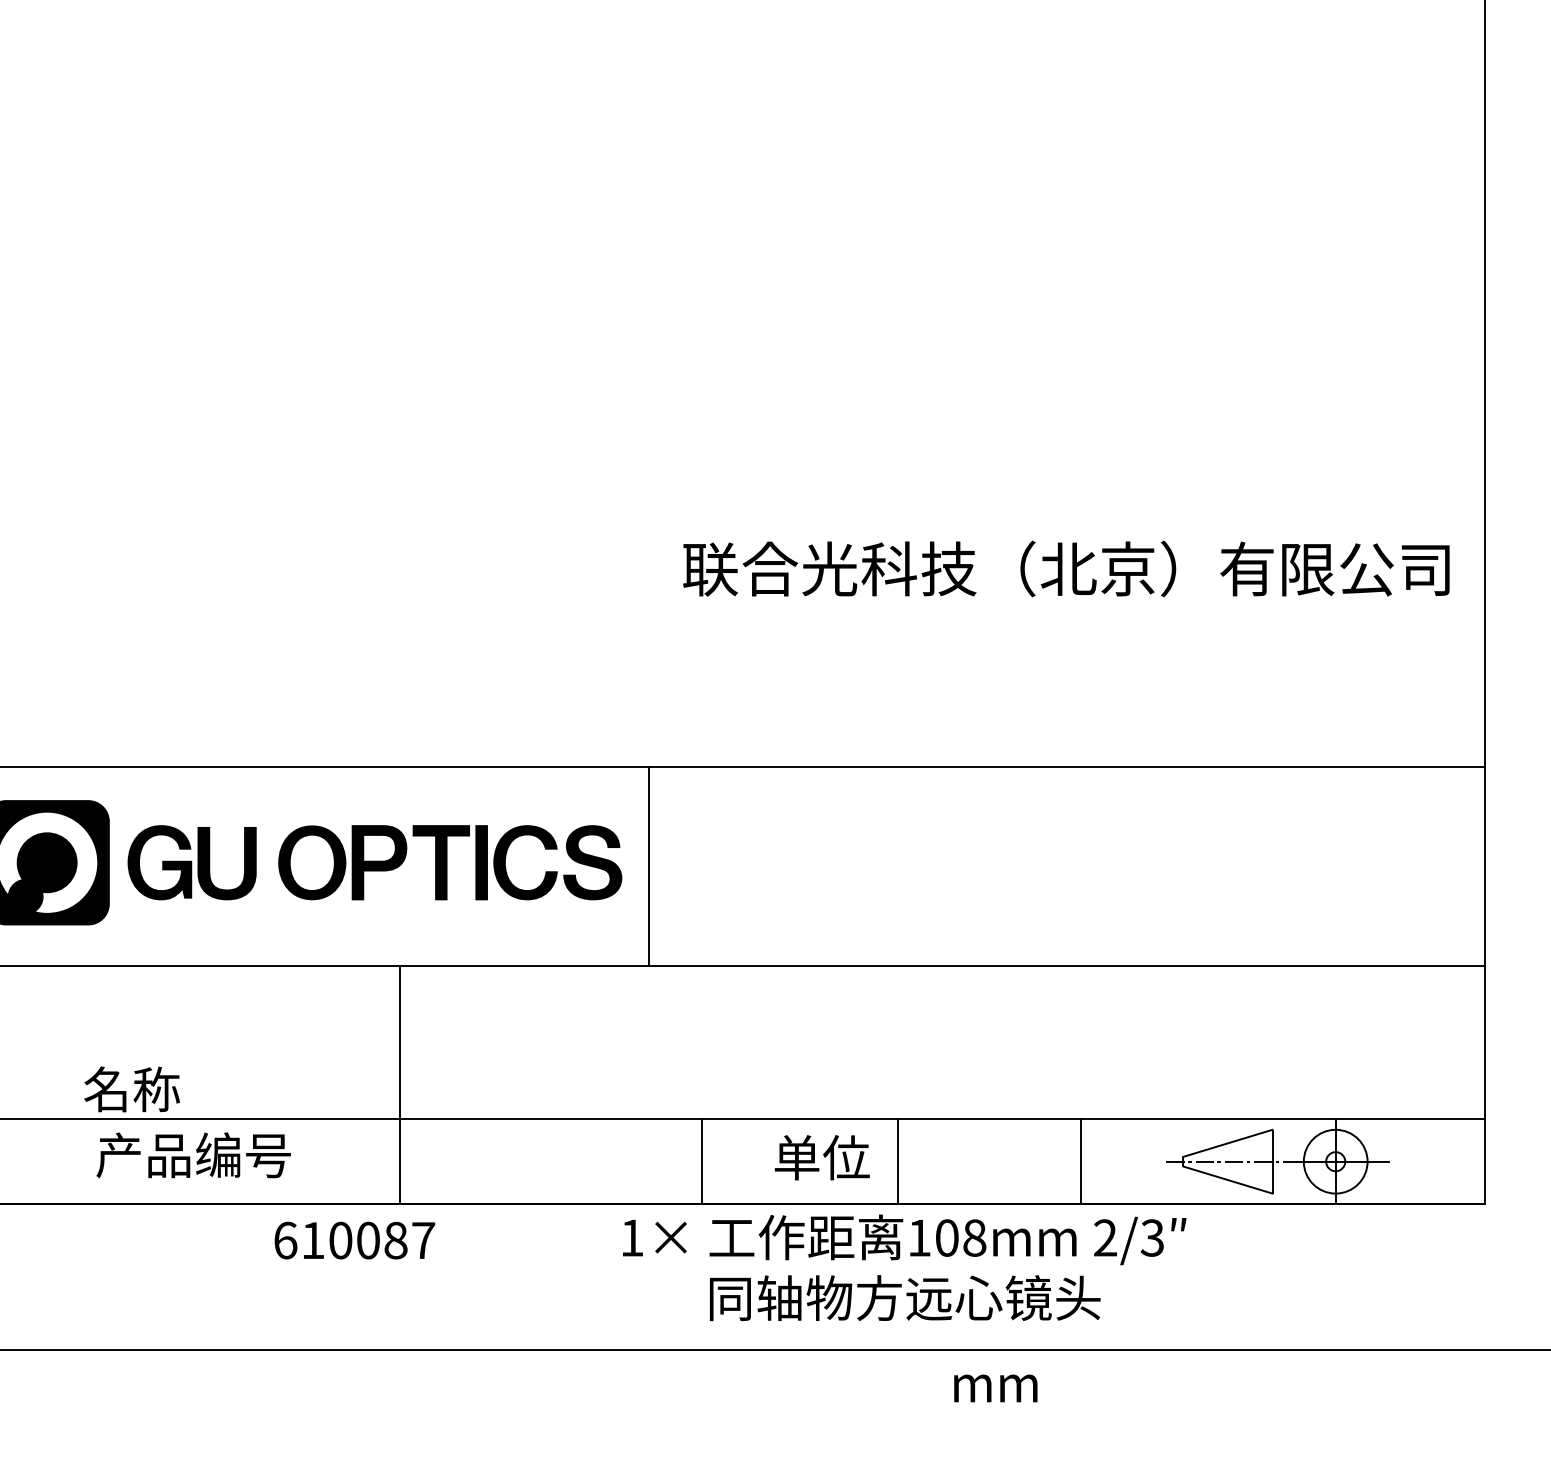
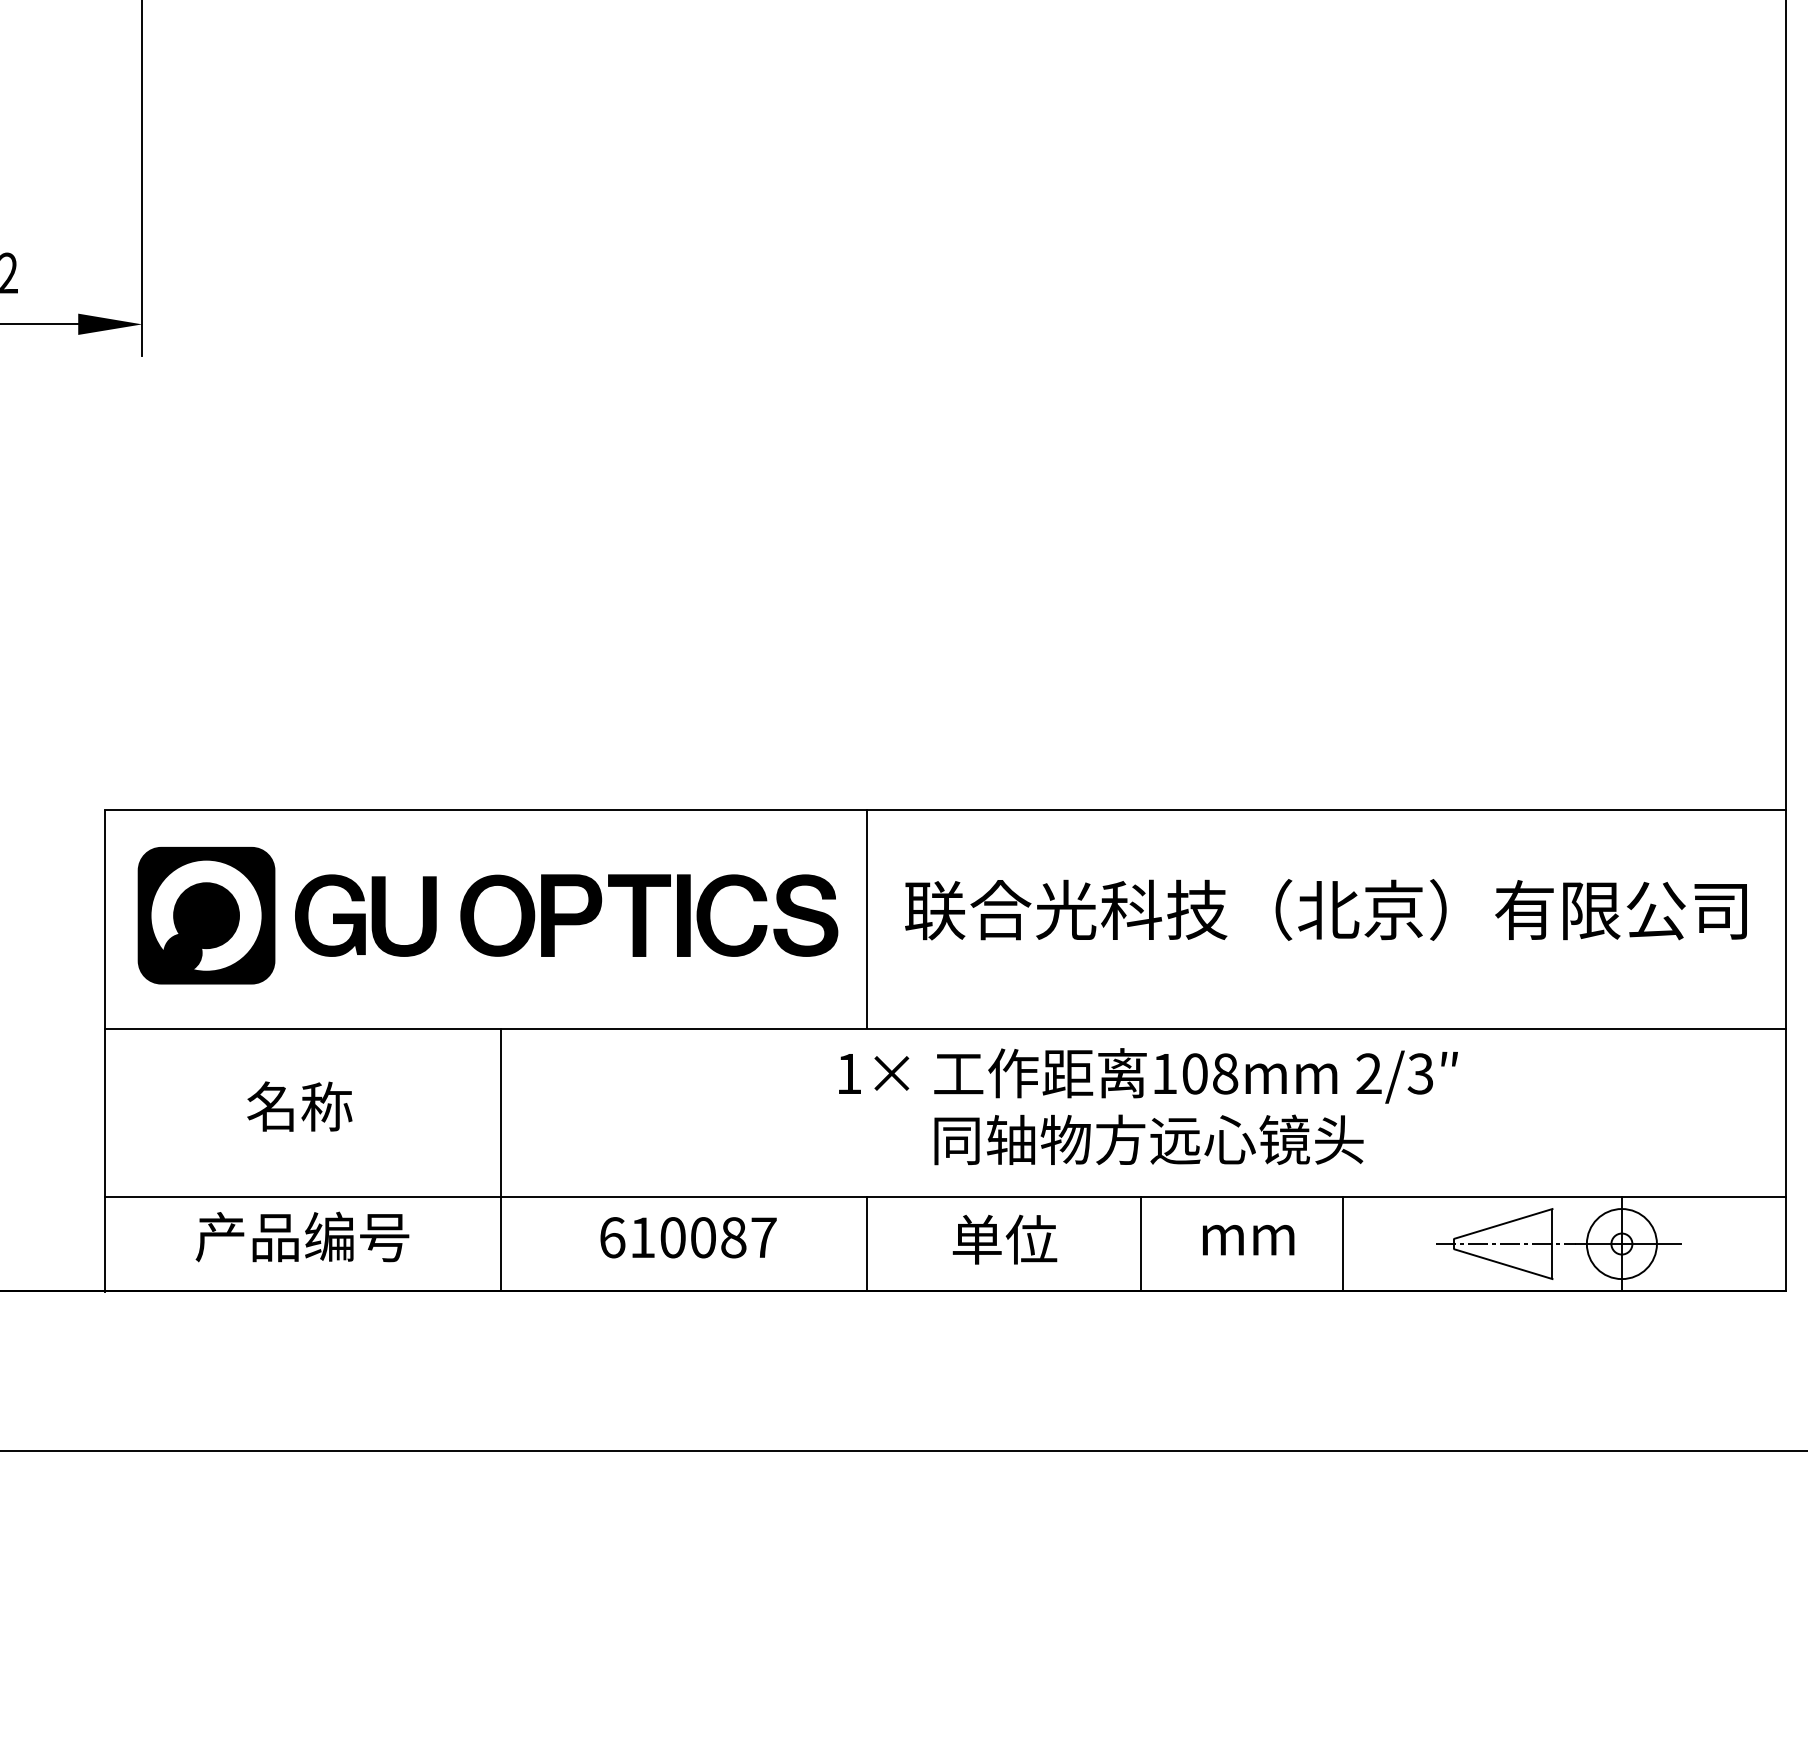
text: (1065, 568) -> (1325, 909), moved
line: (400, 1084) -> (501, 1159), moved
text: (131, 1089) -> (299, 1106), moved
text: (193, 1154) -> (302, 1236), moved
text: (821, 1157) -> (1004, 1239), moved
line: (701, 1161) -> (867, 1243), moved
text: (354, 1240) -> (688, 1237), moved
text: (904, 1267) -> (1148, 1106), moved
text: (995, 1388) -> (1248, 1240), moved

